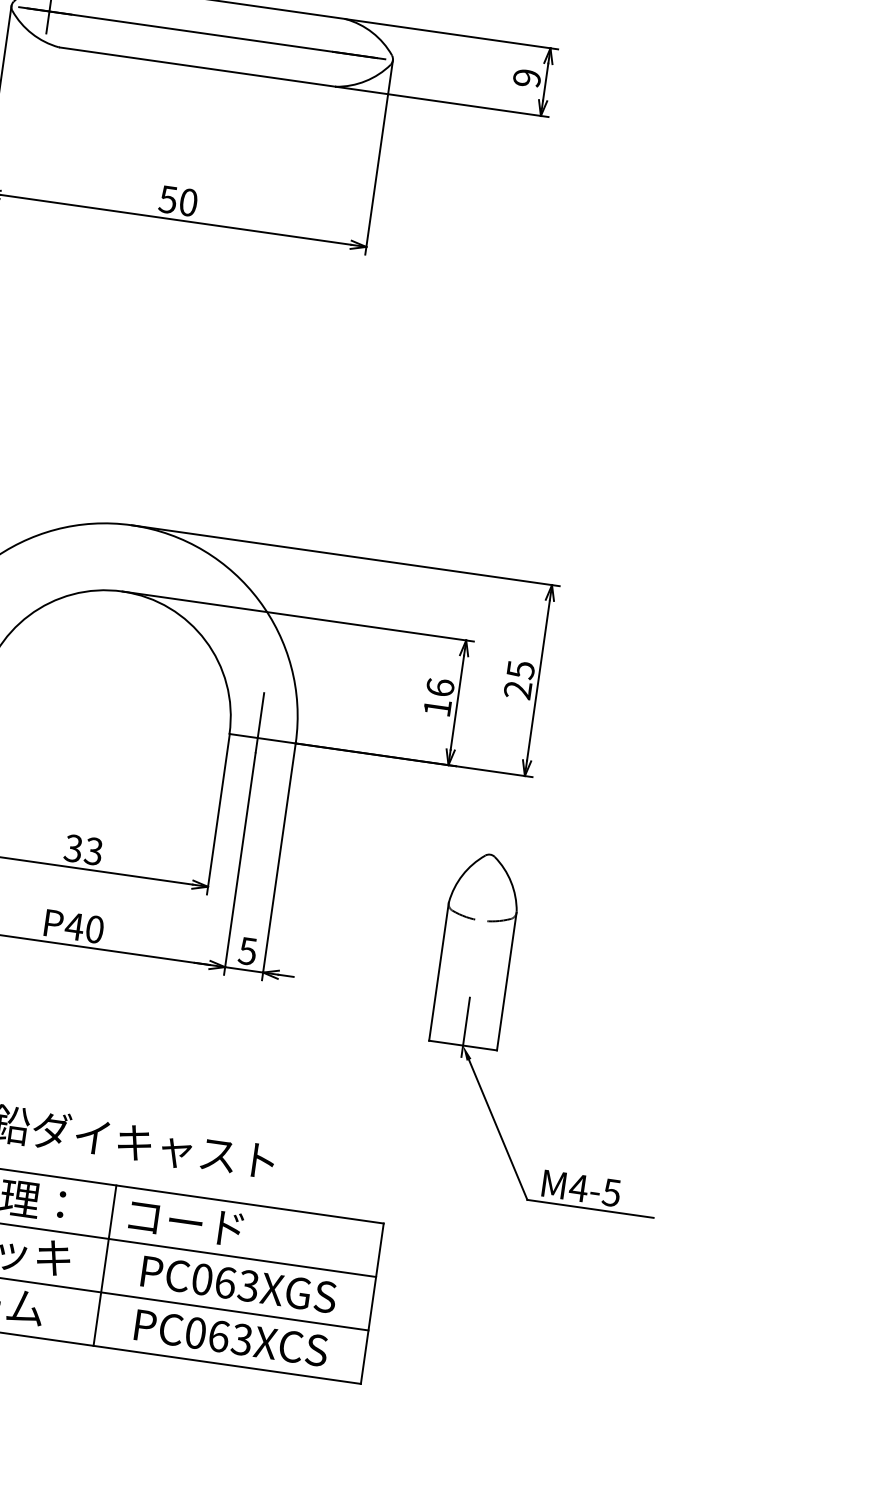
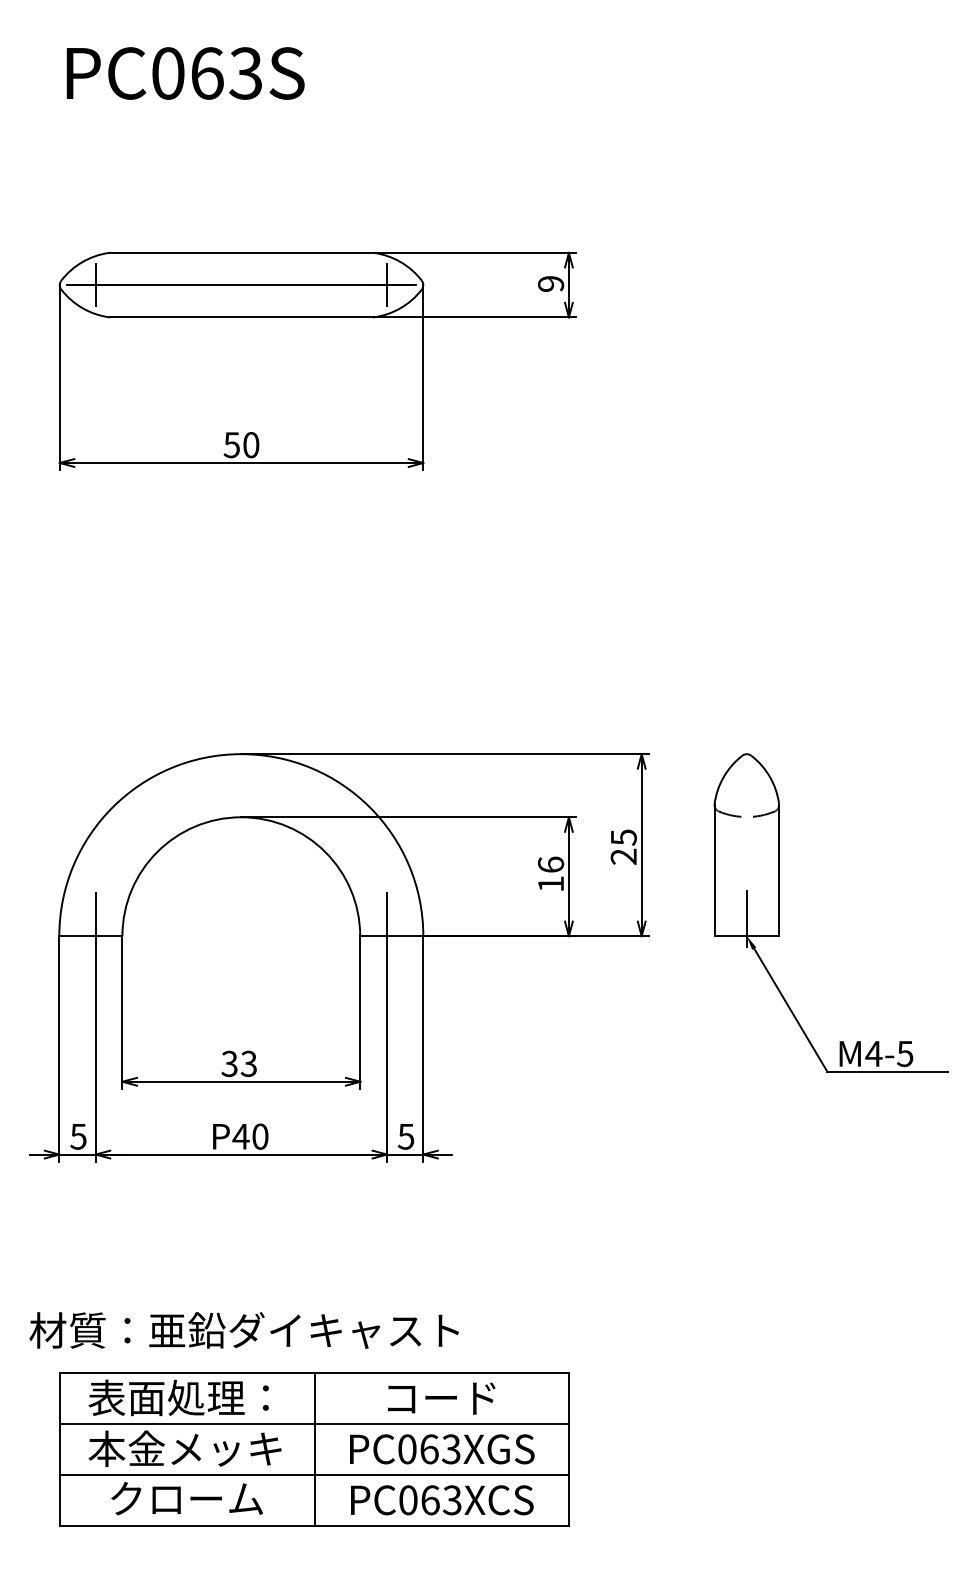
line: (355, 54) -> (387, 284), added
part: (500, 1025) -> (779, 912), moved
text: (185, 1222) -> (441, 1398), moved

